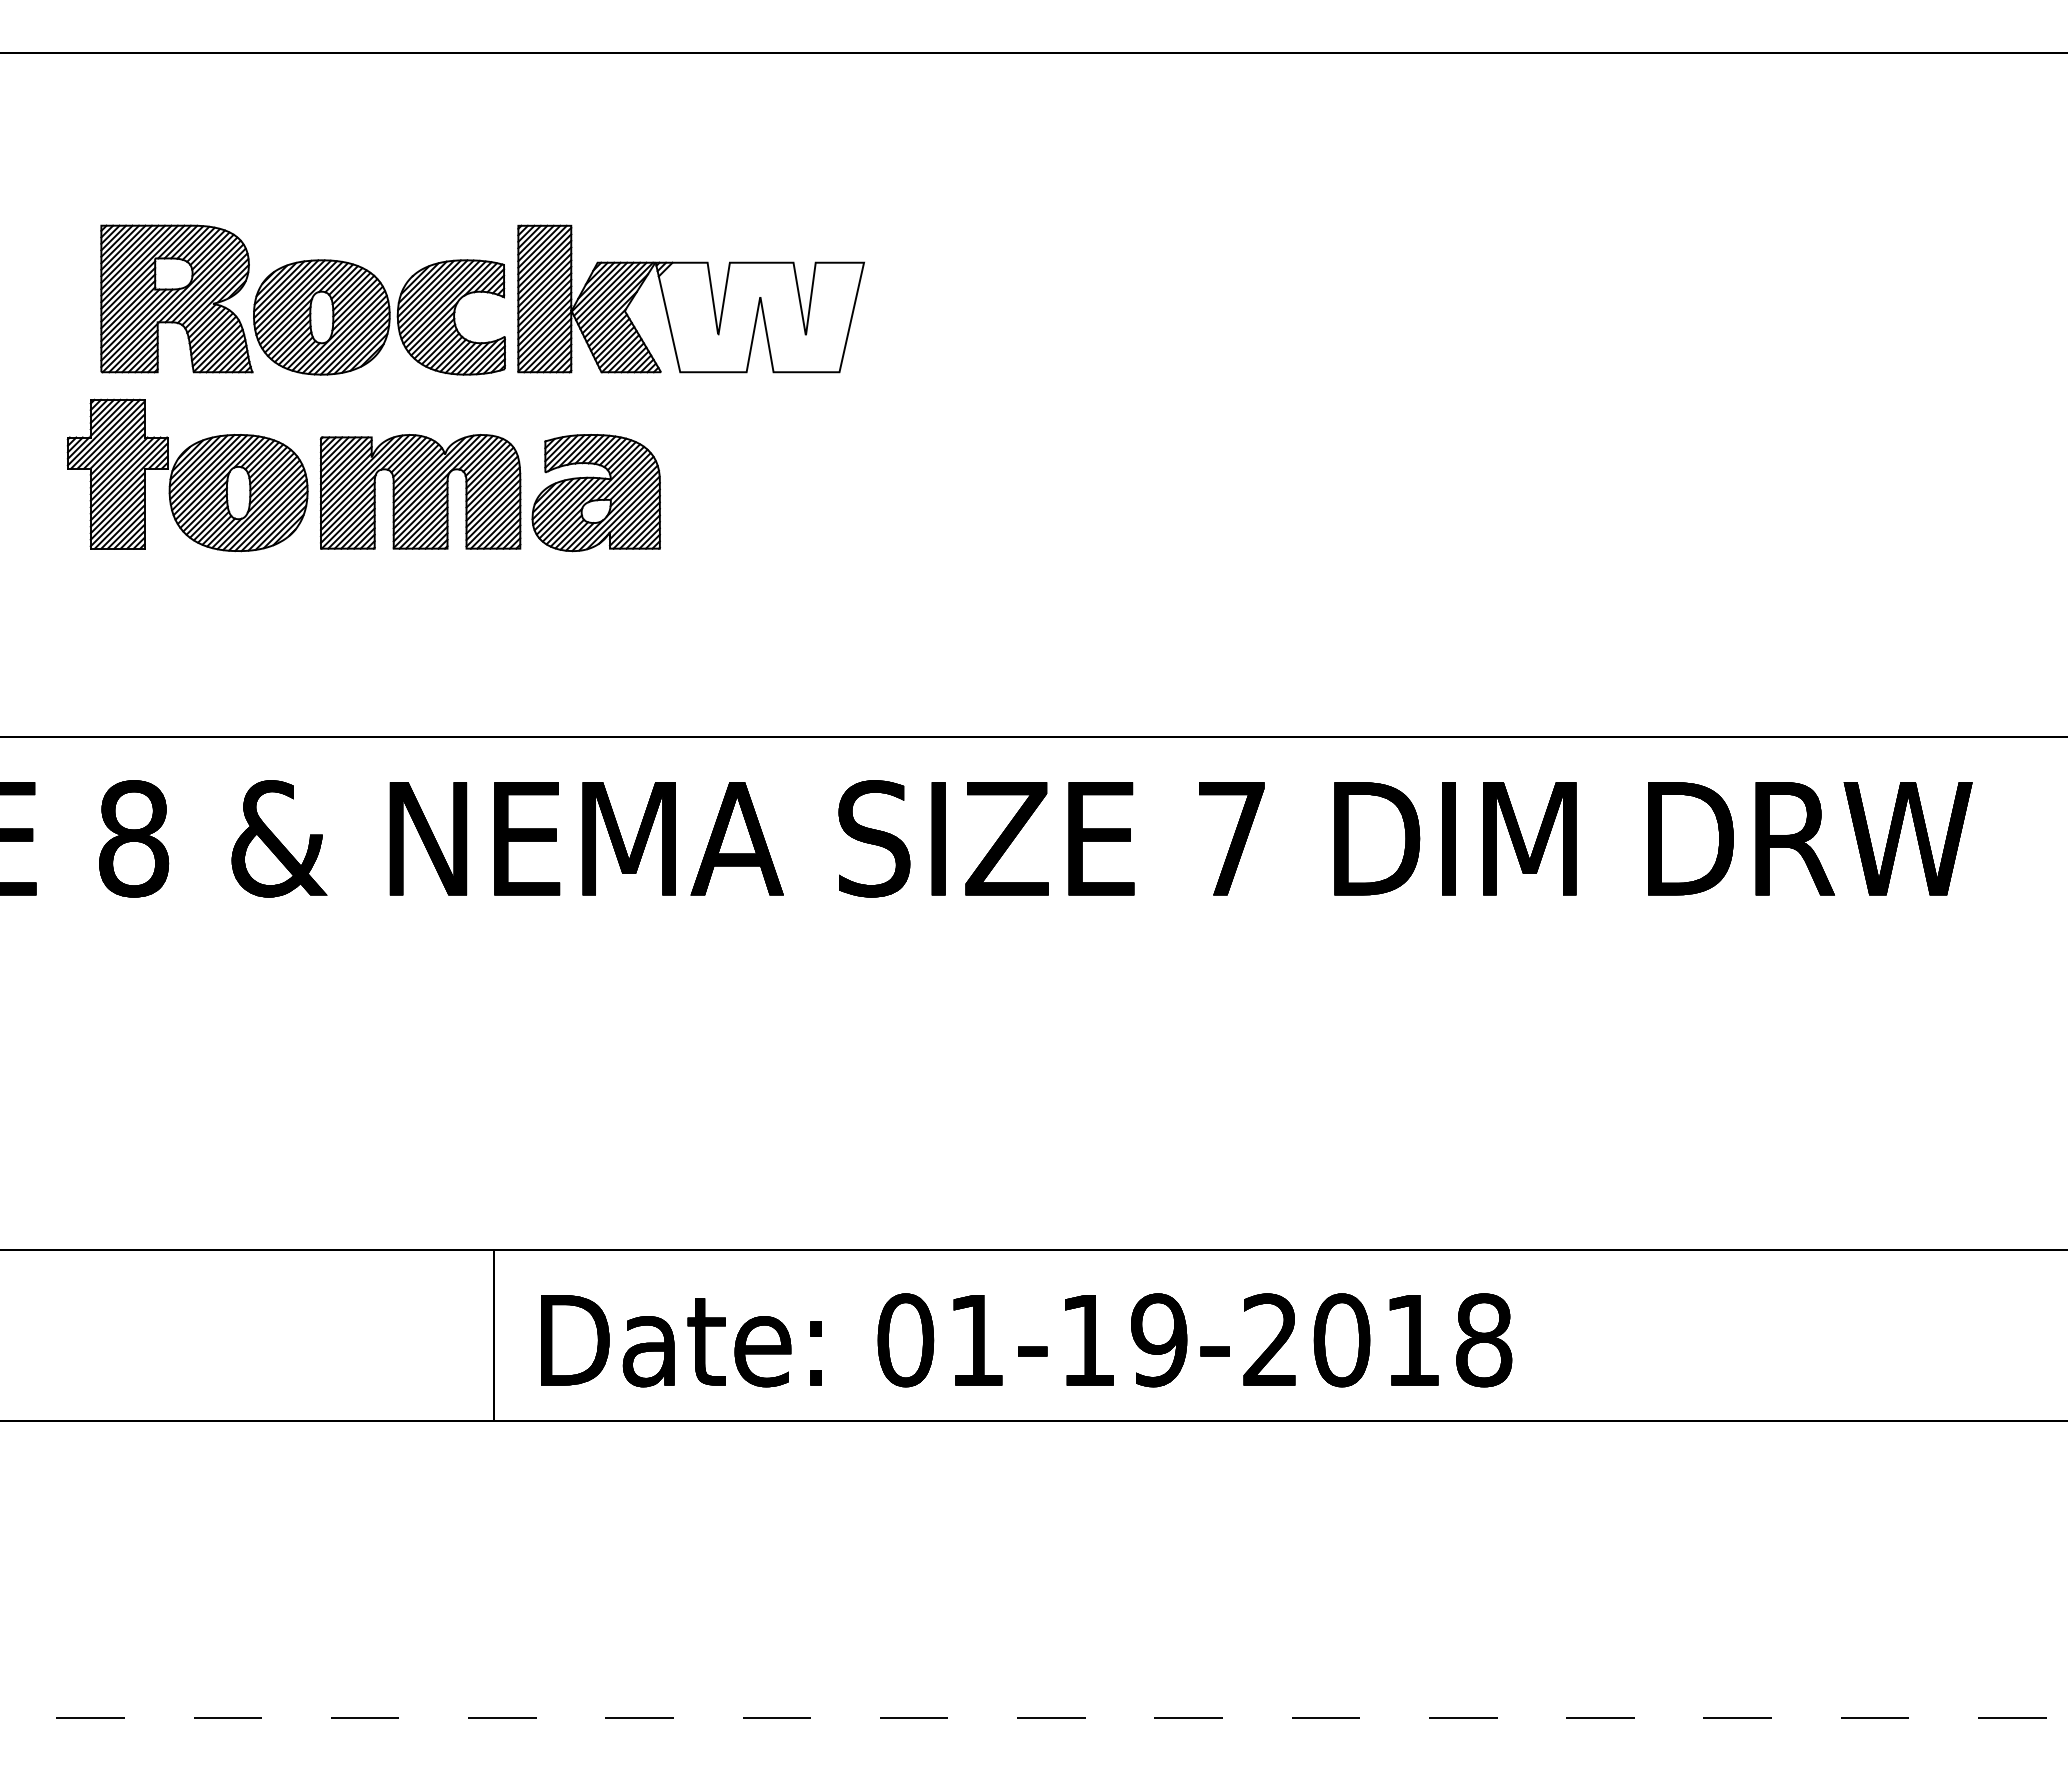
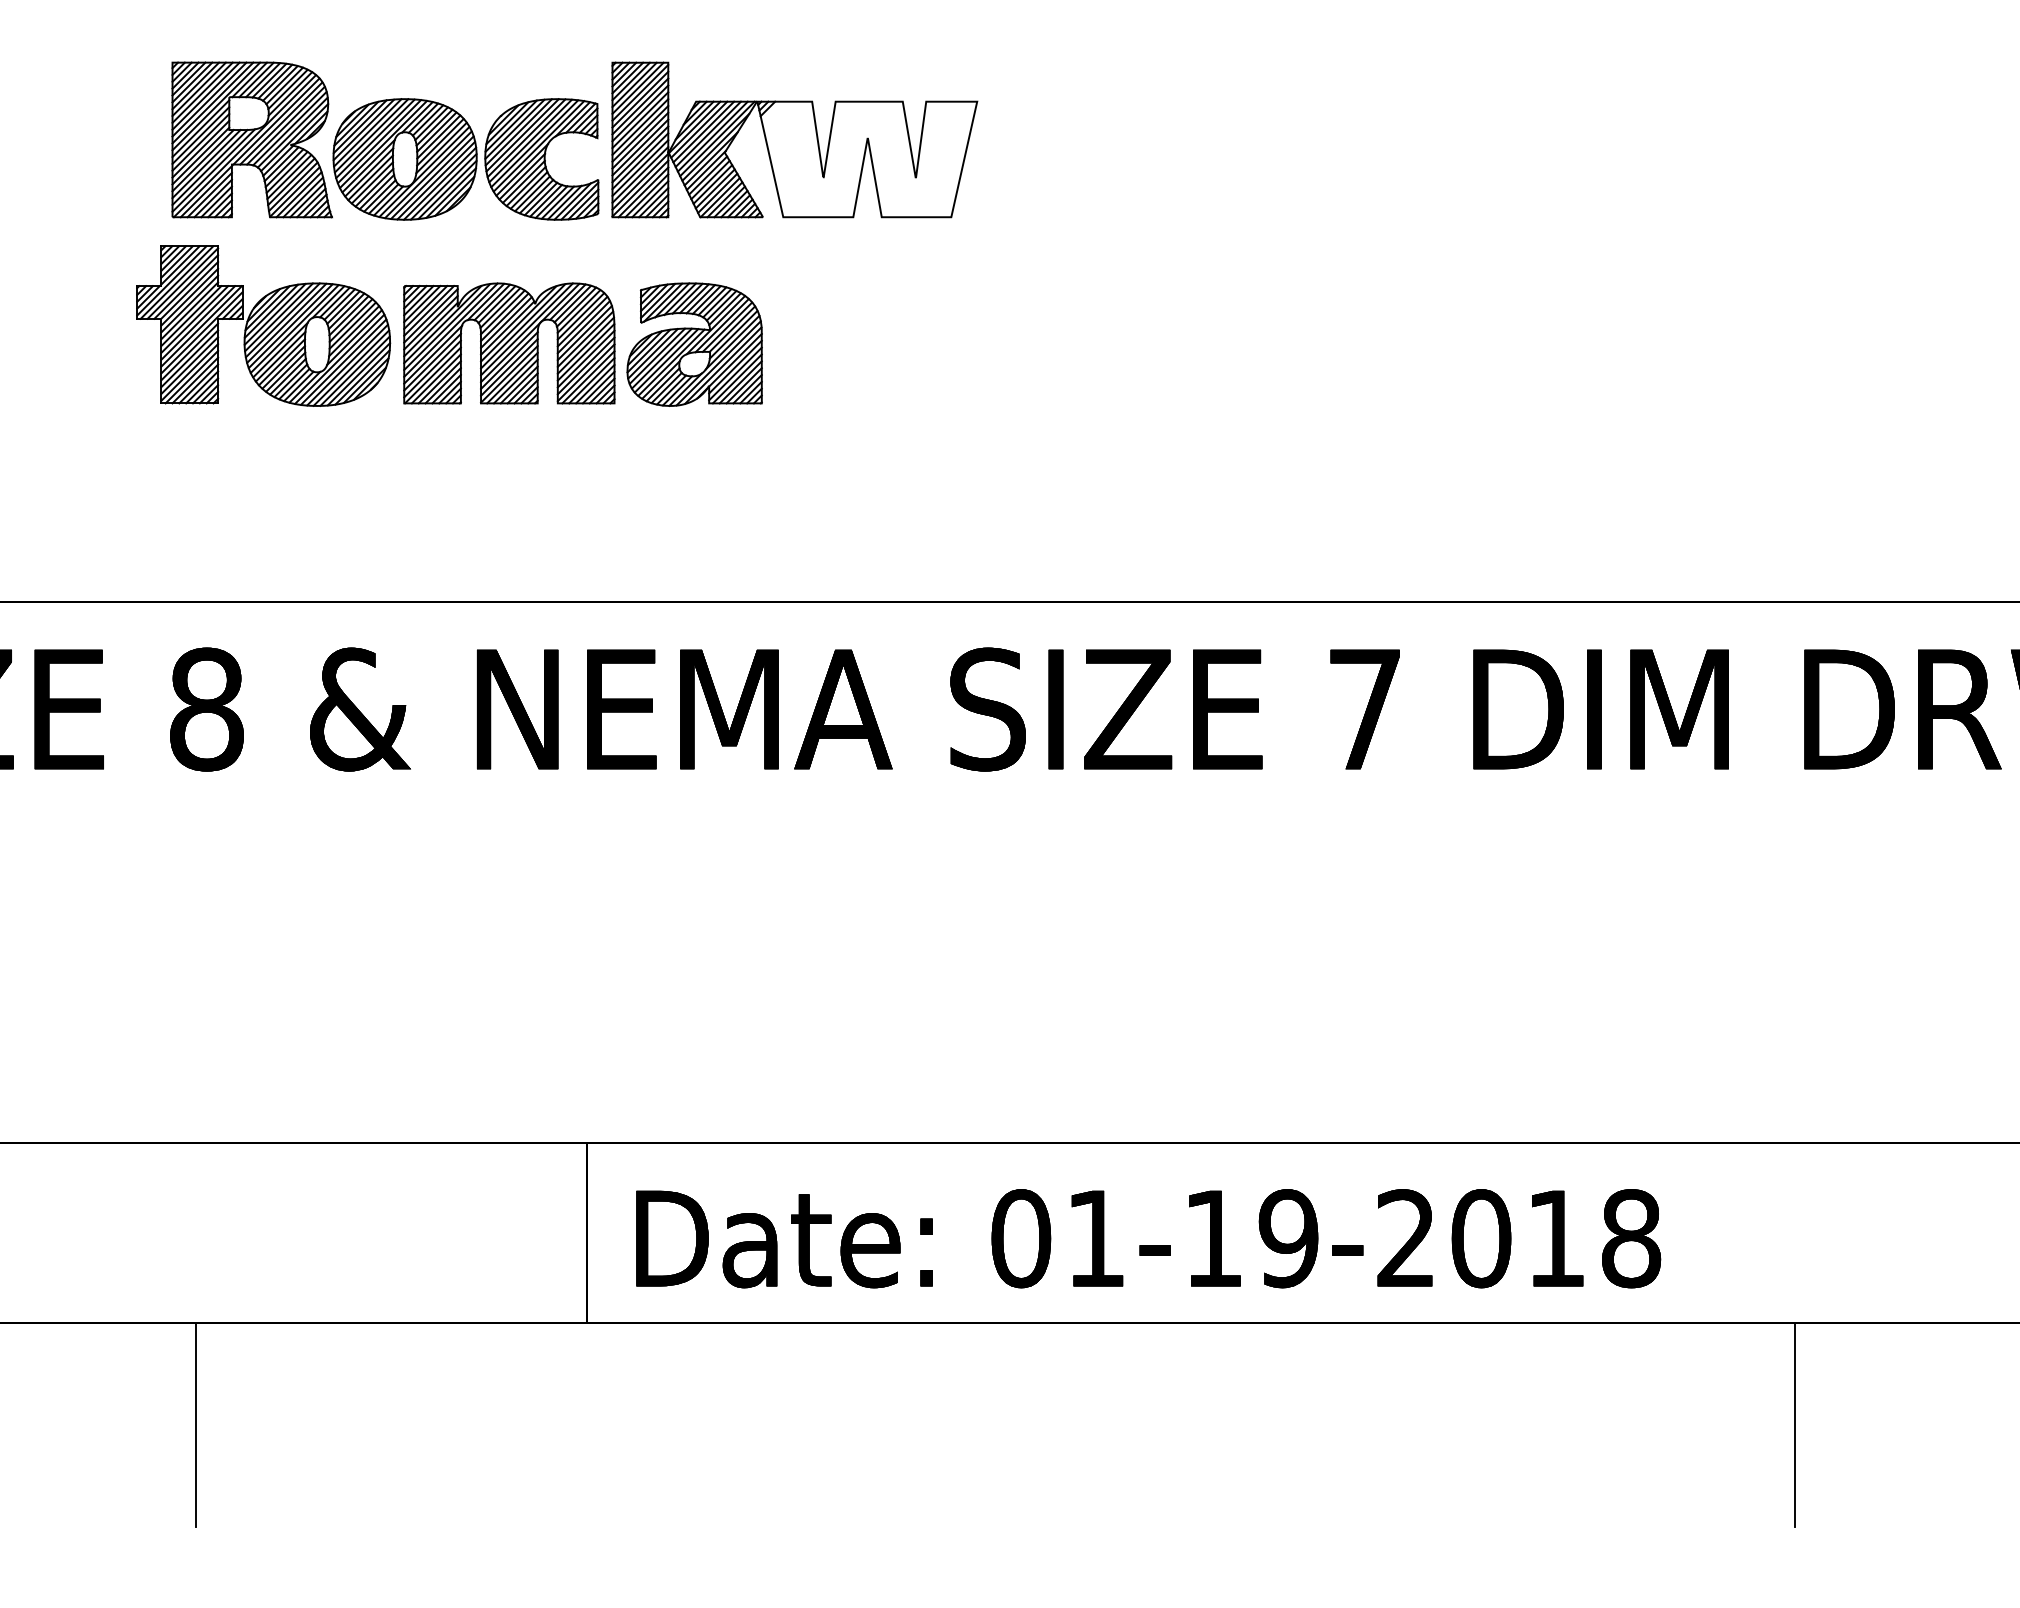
line: (123, 1516) -> (195, 1424), added
line: (1639, 1516) -> (1795, 1424), added

